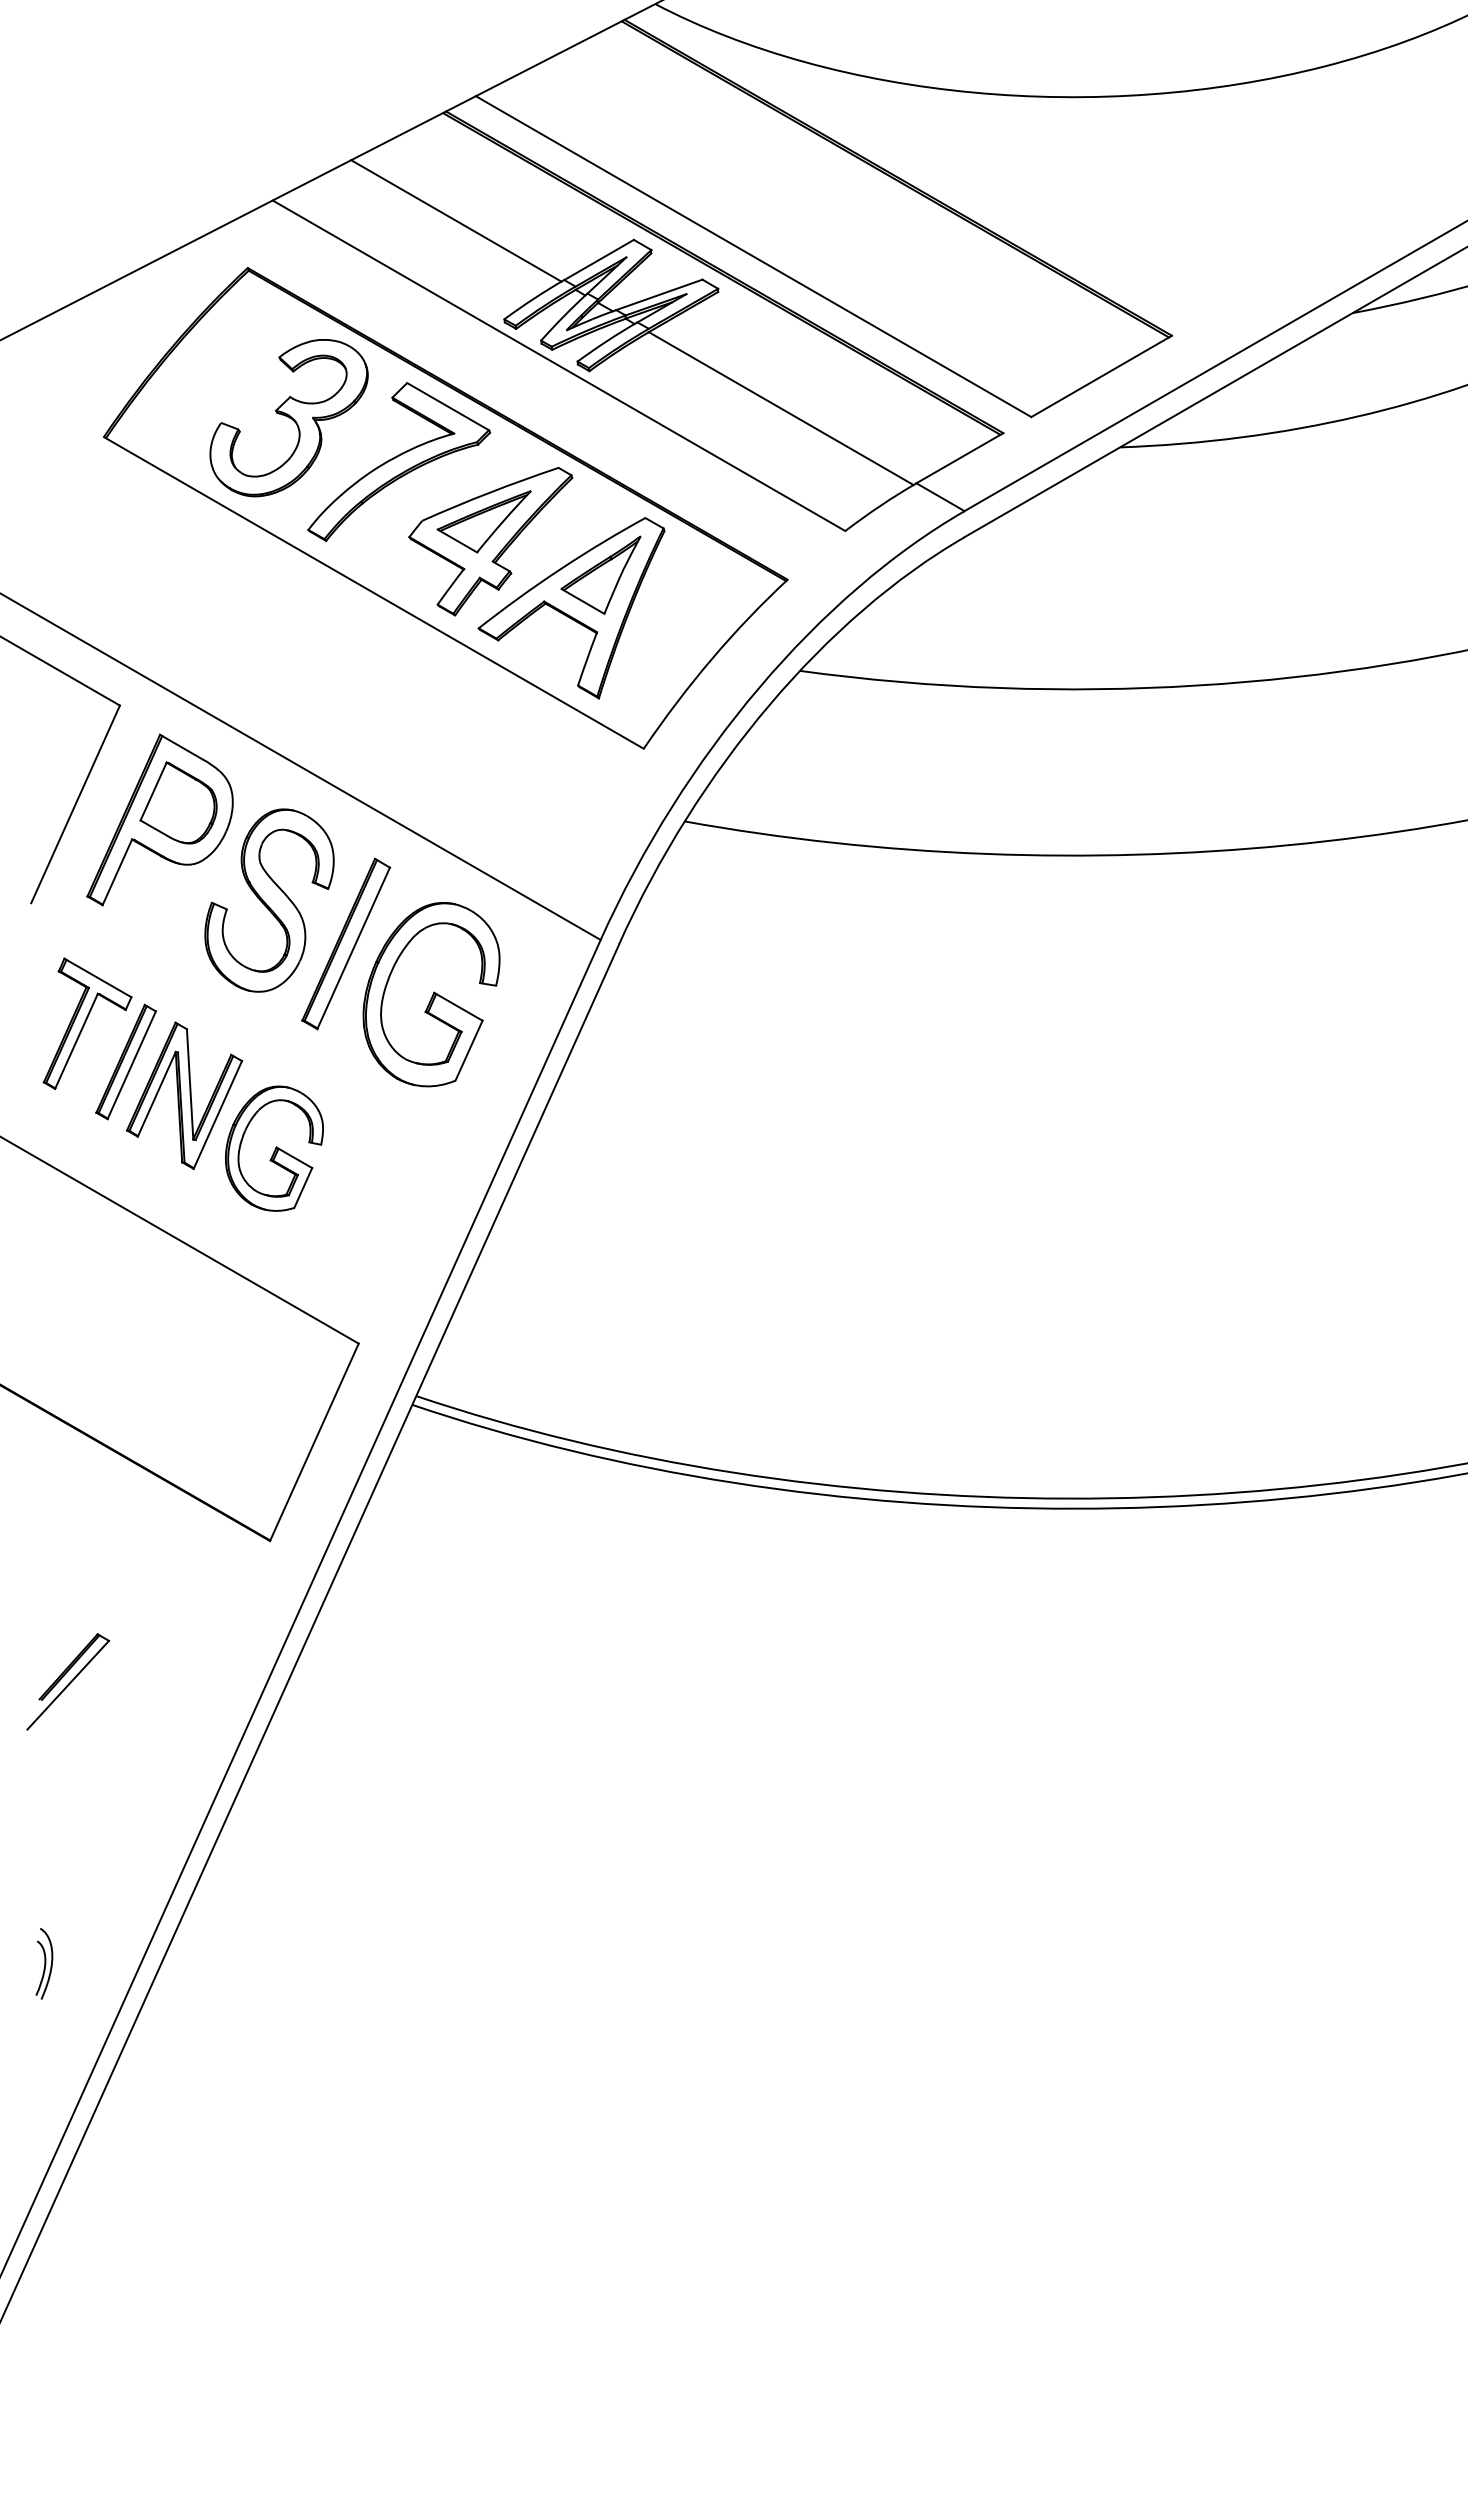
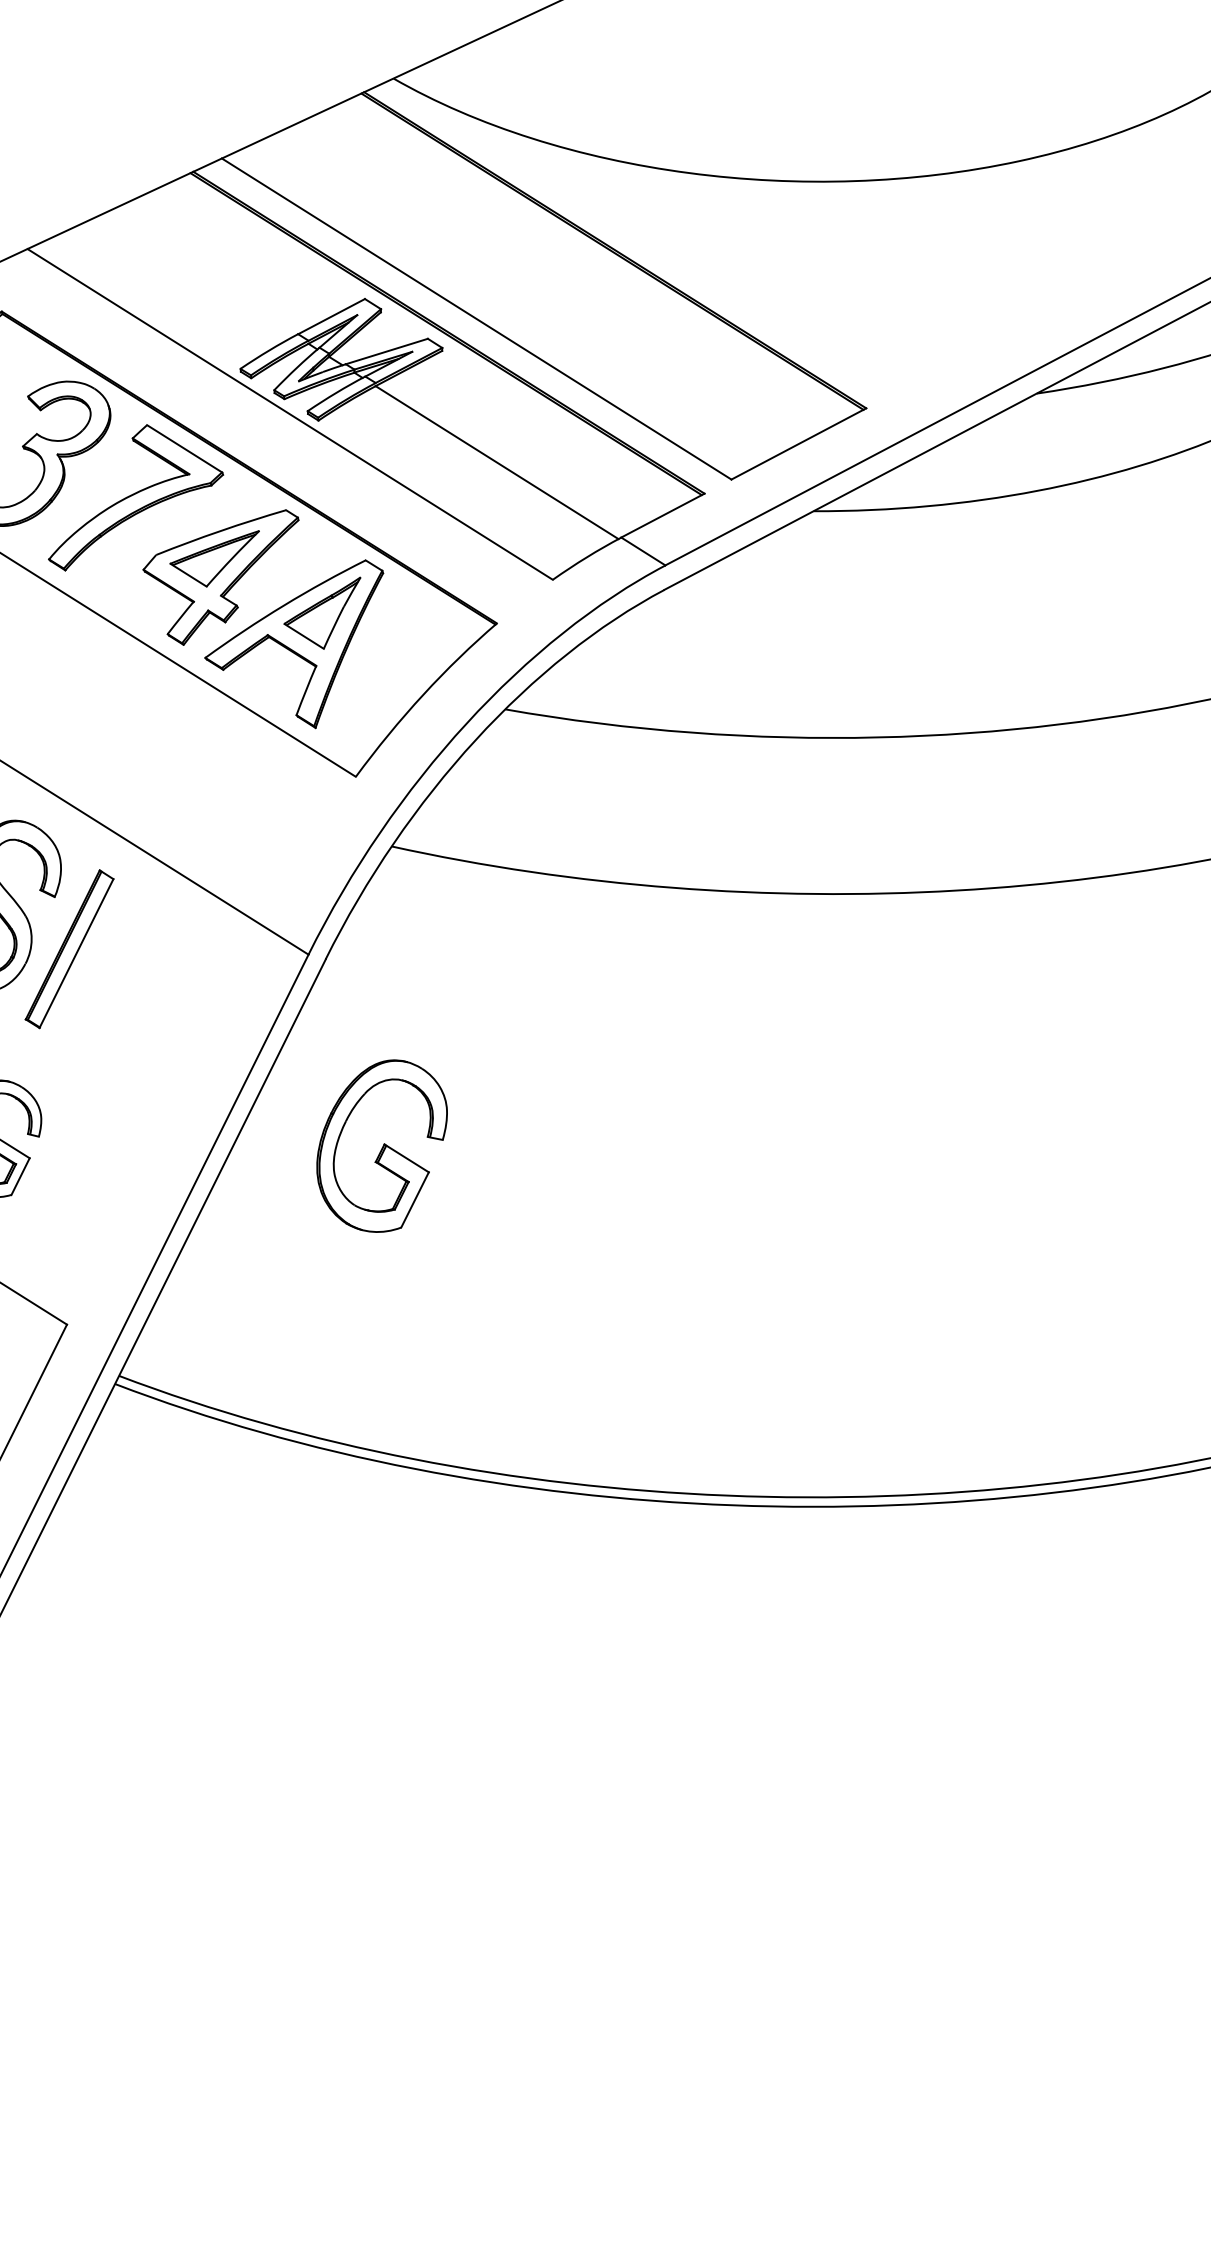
line: (456, 220) -> (199, 274), removed
part: (431, 994) -> (381, 1145), moved

